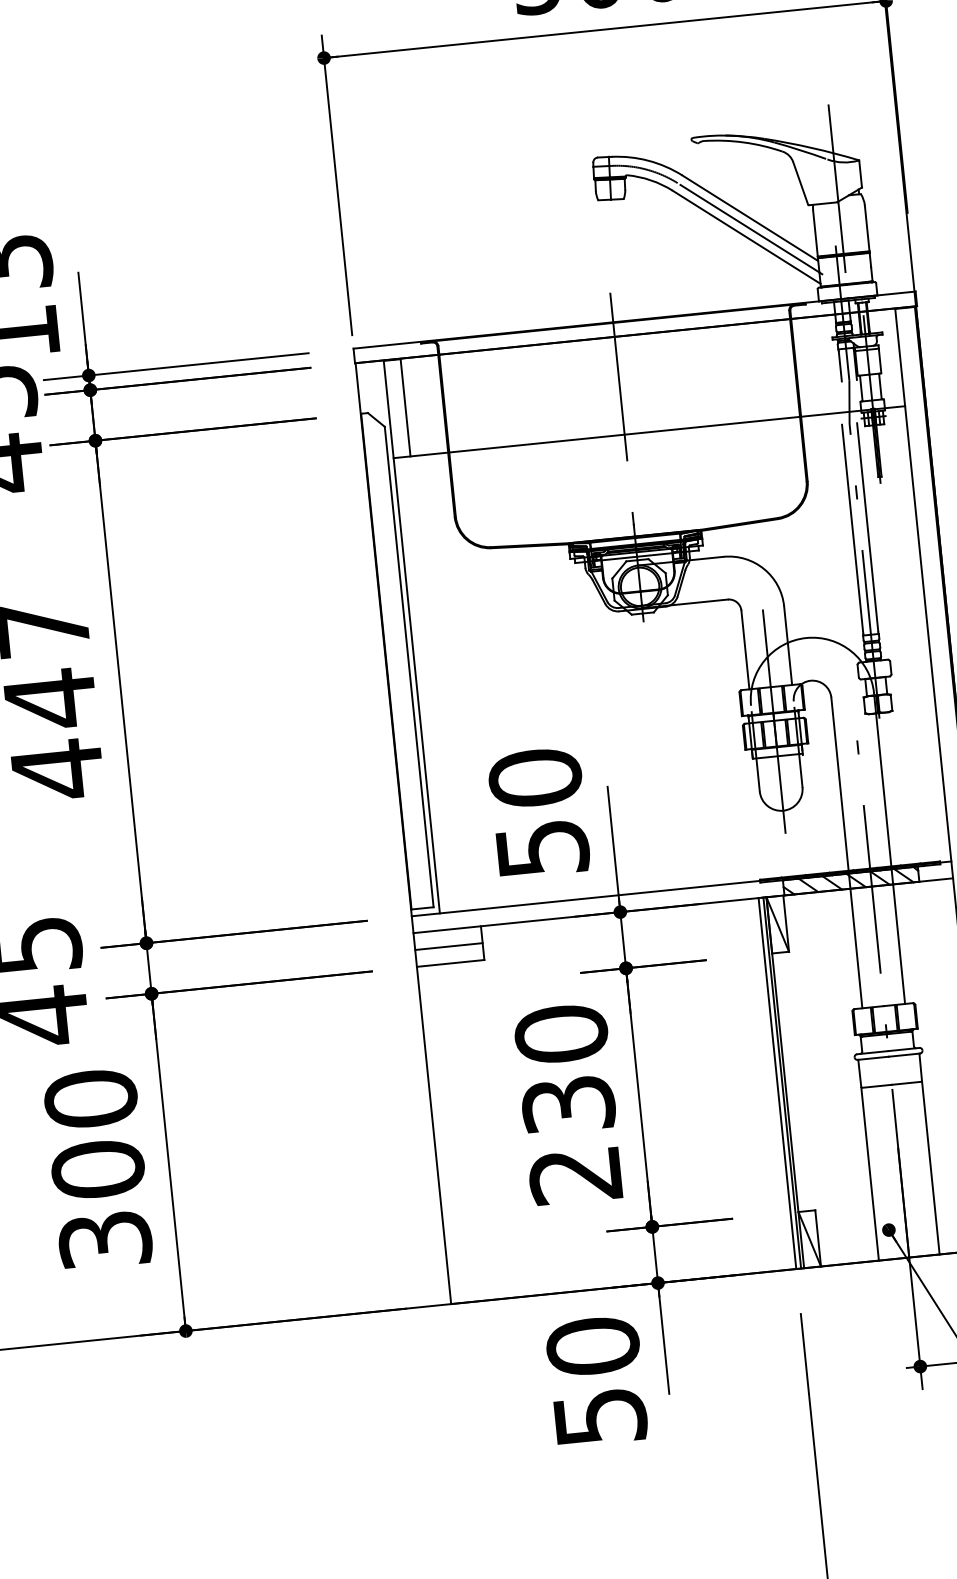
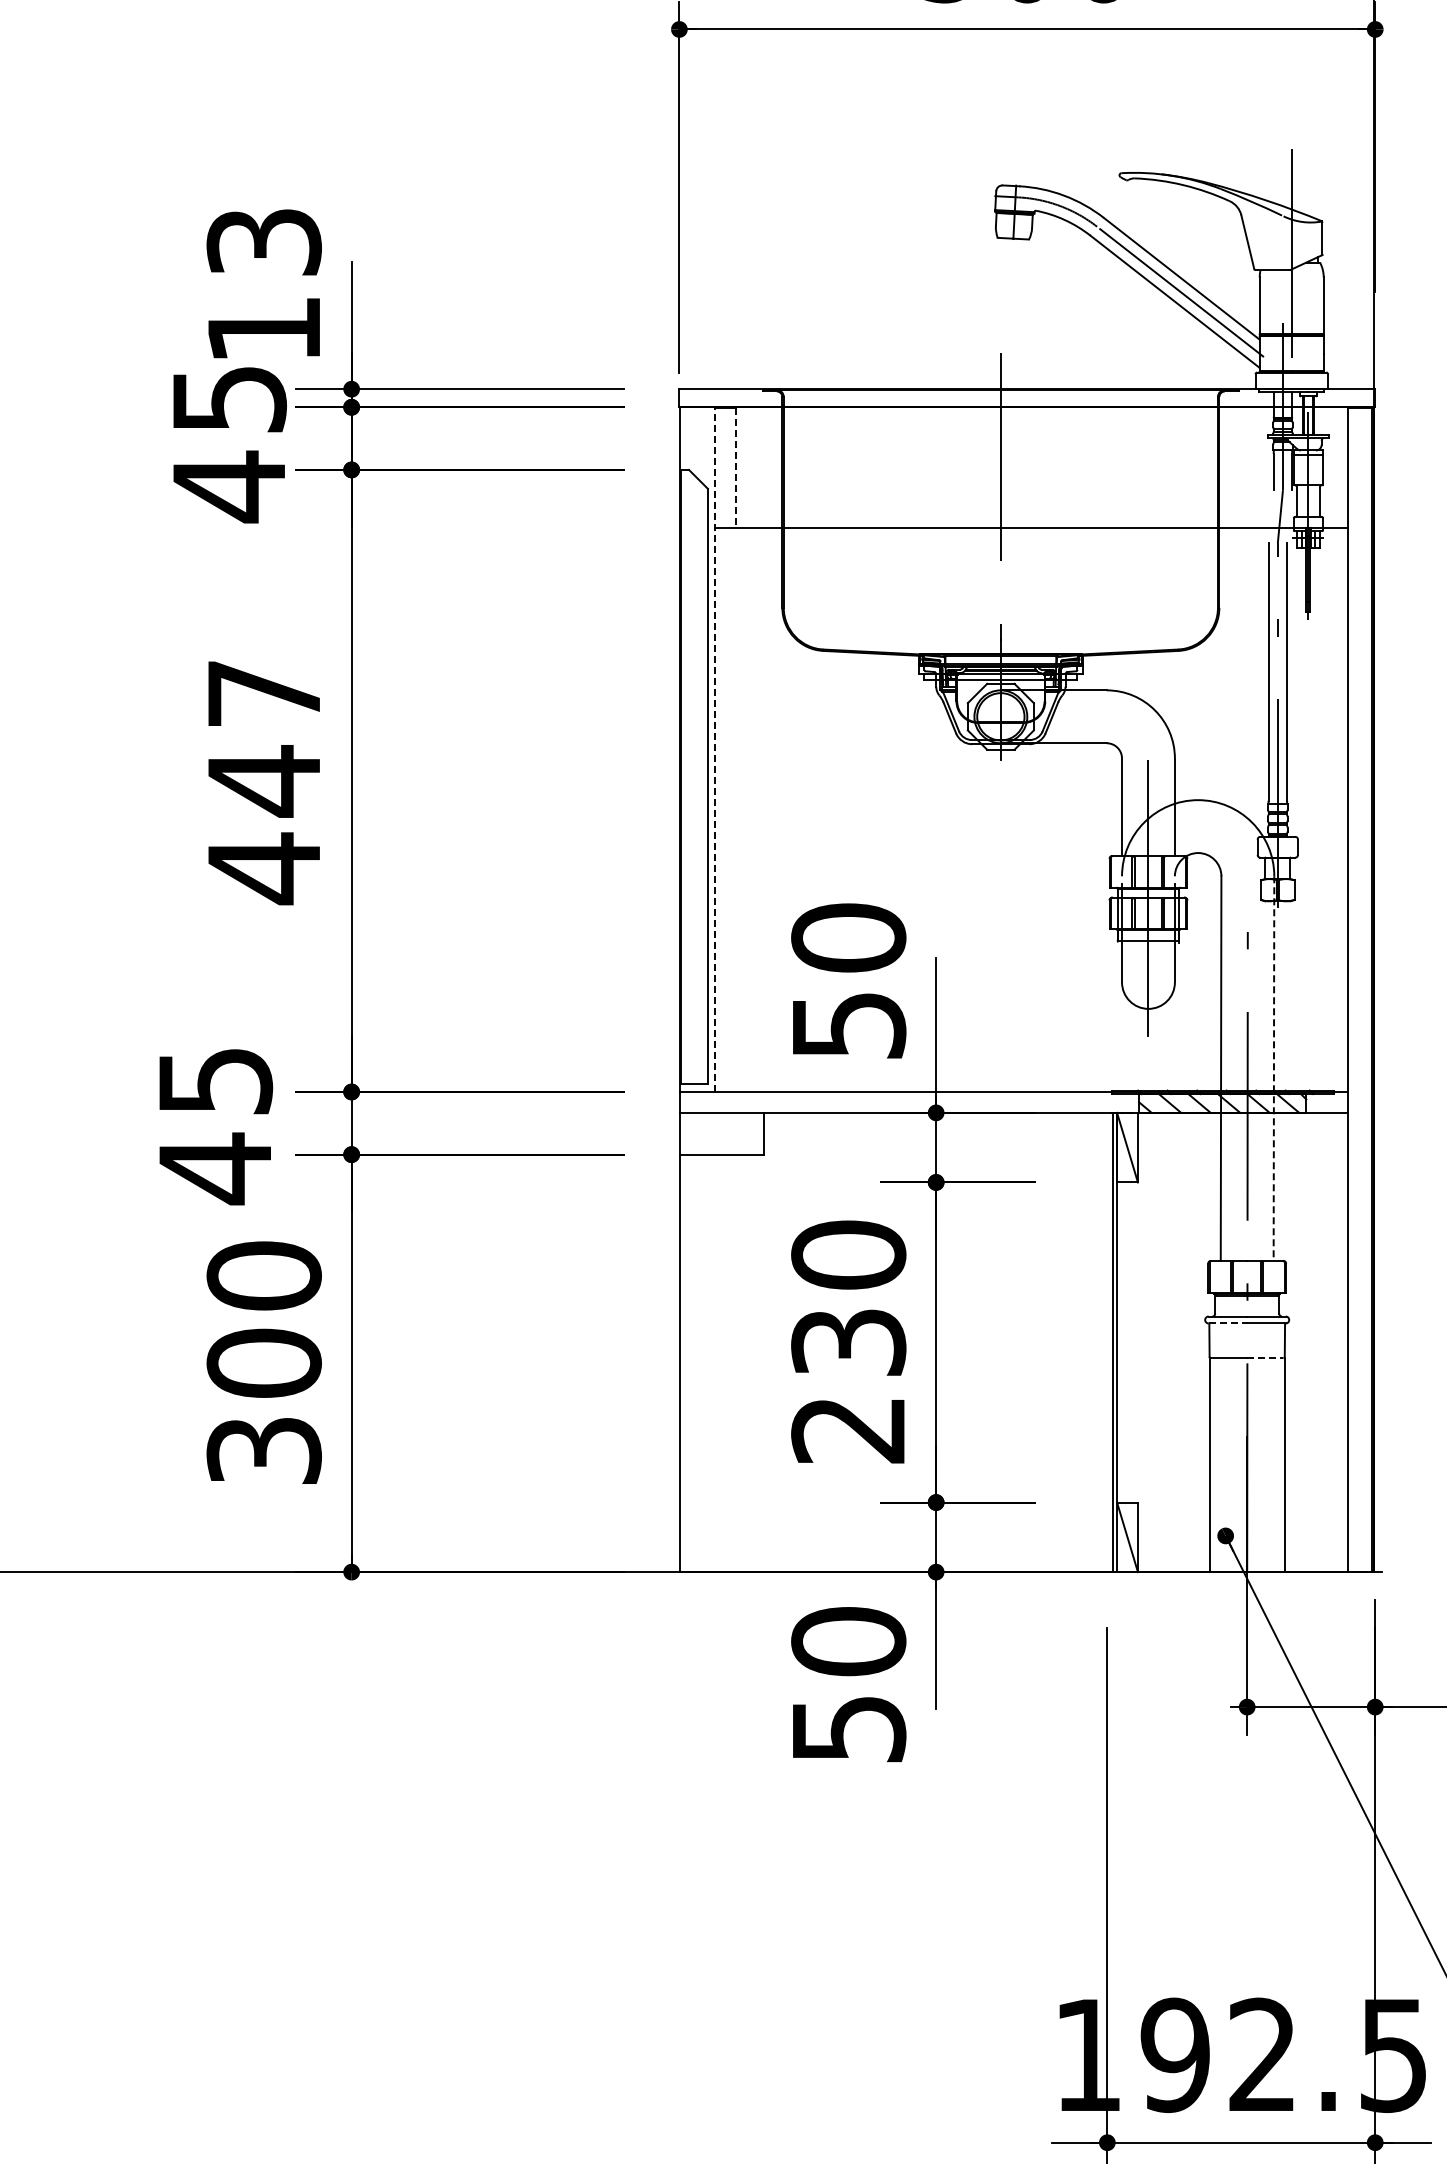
line: (405, 408) -> (735, 468), solid -> dashed
line: (411, 636) -> (714, 749), solid -> dashed
line: (889, 849) -> (1273, 1069), solid -> dashed
line: (448, 946) -> (721, 1133), removed
line: (873, 1058) -> (1228, 1323), solid -> dashed
line: (777, 1083) -> (1107, 1342), removed
line: (906, 1083) -> (1265, 1358), solid -> dashed

